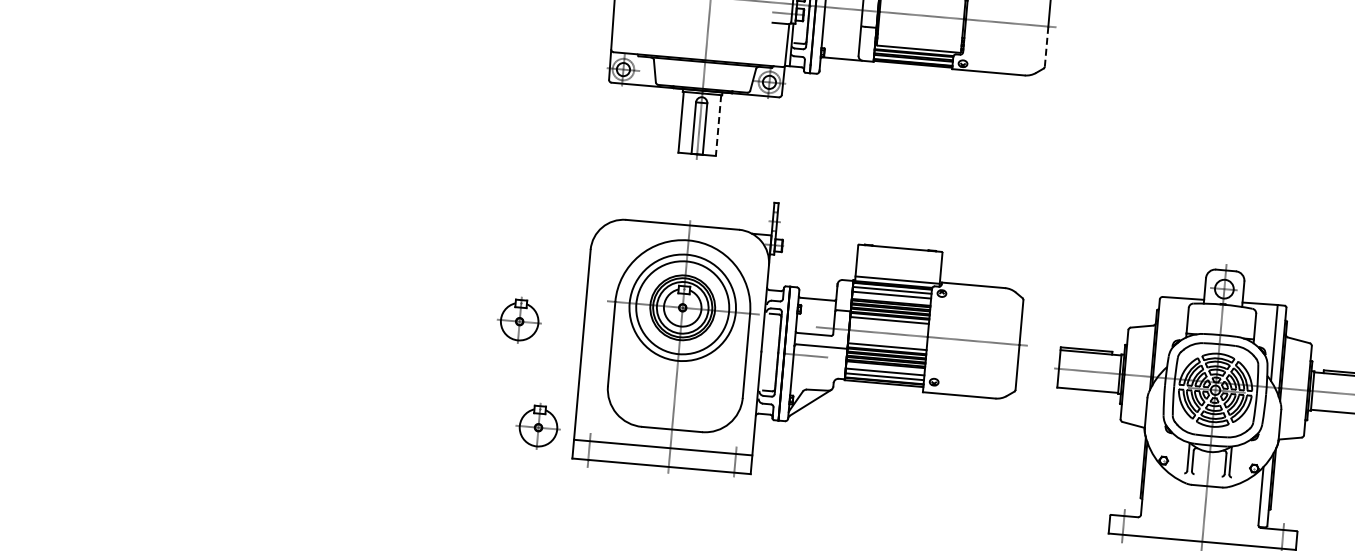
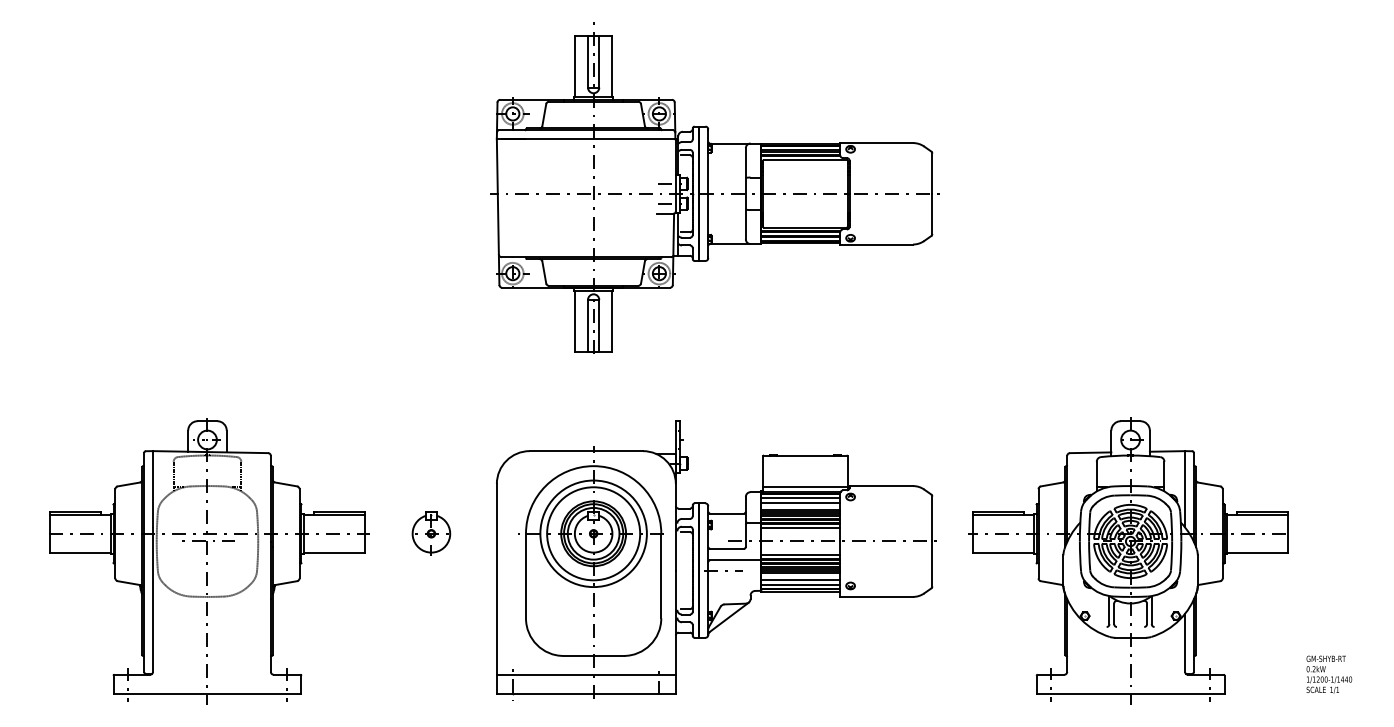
line: (1046, 46) -> (932, 213), dashed -> solid
line: (718, 125) -> (612, 321), dashed -> solid
part: (296, 329) -> (209, 561), added
part: (802, 345) -> (716, 560), moved
part: (538, 427) -> (459, 637), removed

